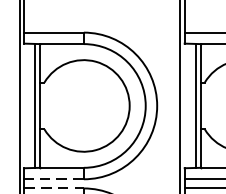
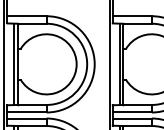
line: (54, 179) -> (27, 112), dashed -> solid
line: (54, 188) -> (27, 118), dashed -> solid

